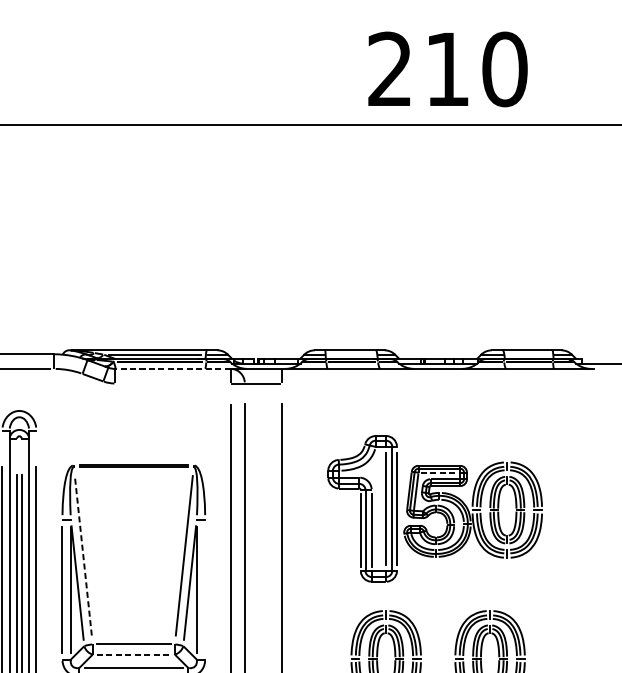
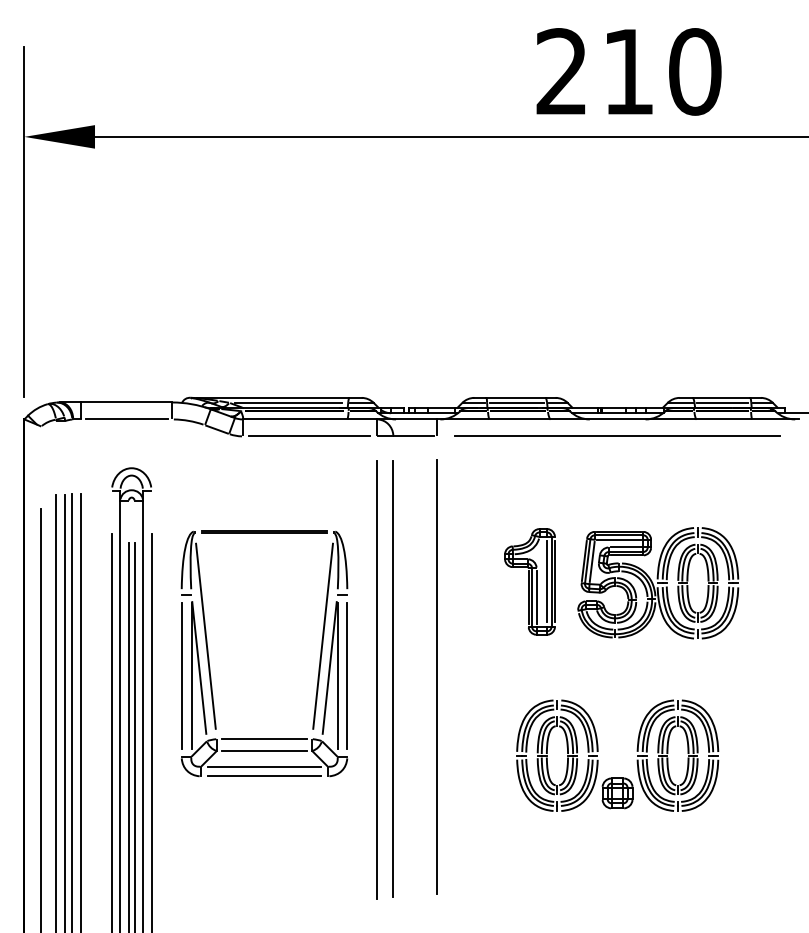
line: (351, 354) -> (517, 402), added
line: (528, 354) -> (722, 402), added
line: (172, 368) -> (309, 419), dashed -> solid
line: (172, 383) -> (309, 436), added
line: (437, 383) -> (617, 436), added
line: (439, 472) -> (619, 539), dashed -> solid
part: (362, 508) -> (529, 581), size x0.62
line: (82, 555) -> (205, 635), dashed -> solid
line: (205, 589) -> (347, 675), added
line: (133, 654) -> (264, 750), dashed -> solid

